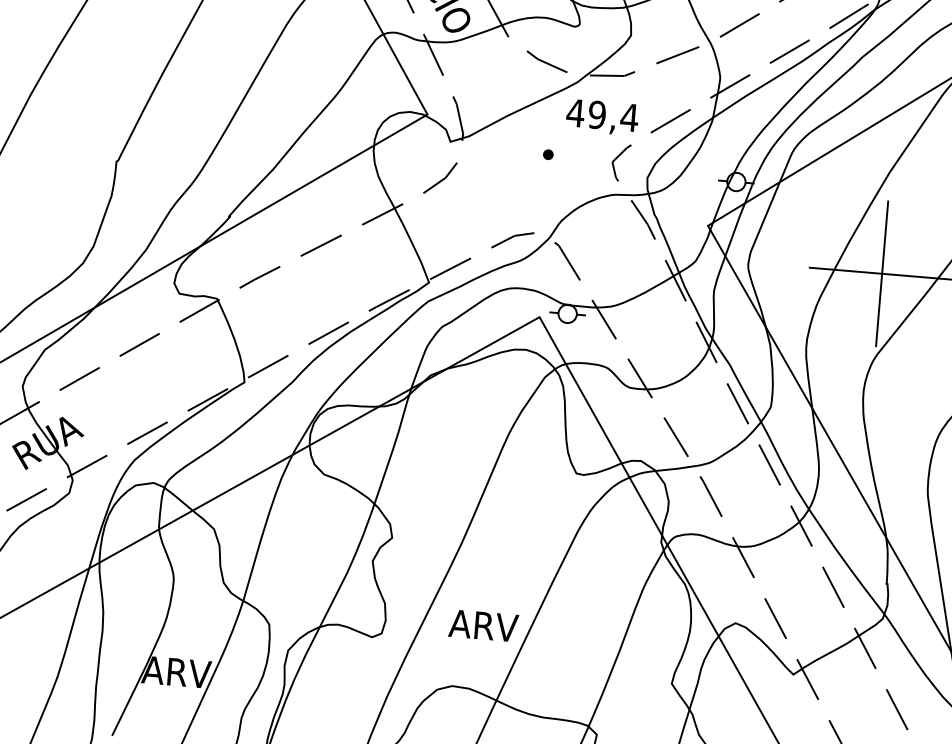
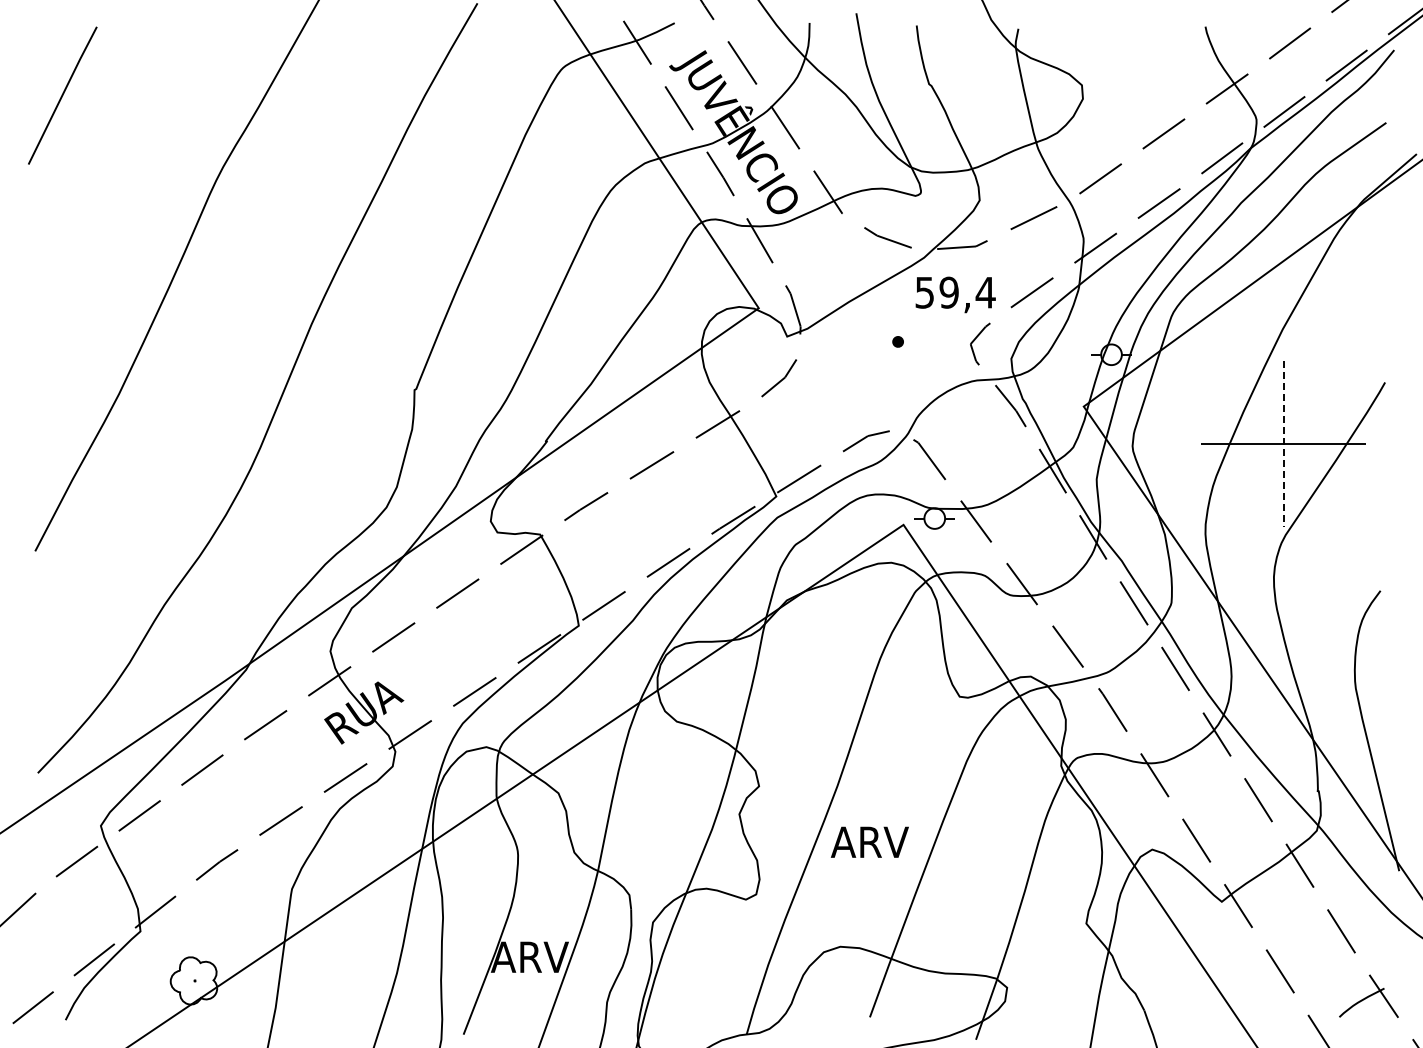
text: (575, 112) -> (924, 292), 49,4 -> 59,4
line: (882, 273) -> (1283, 443), solid -> dashed
text: (483, 625) -> (869, 841), moved

